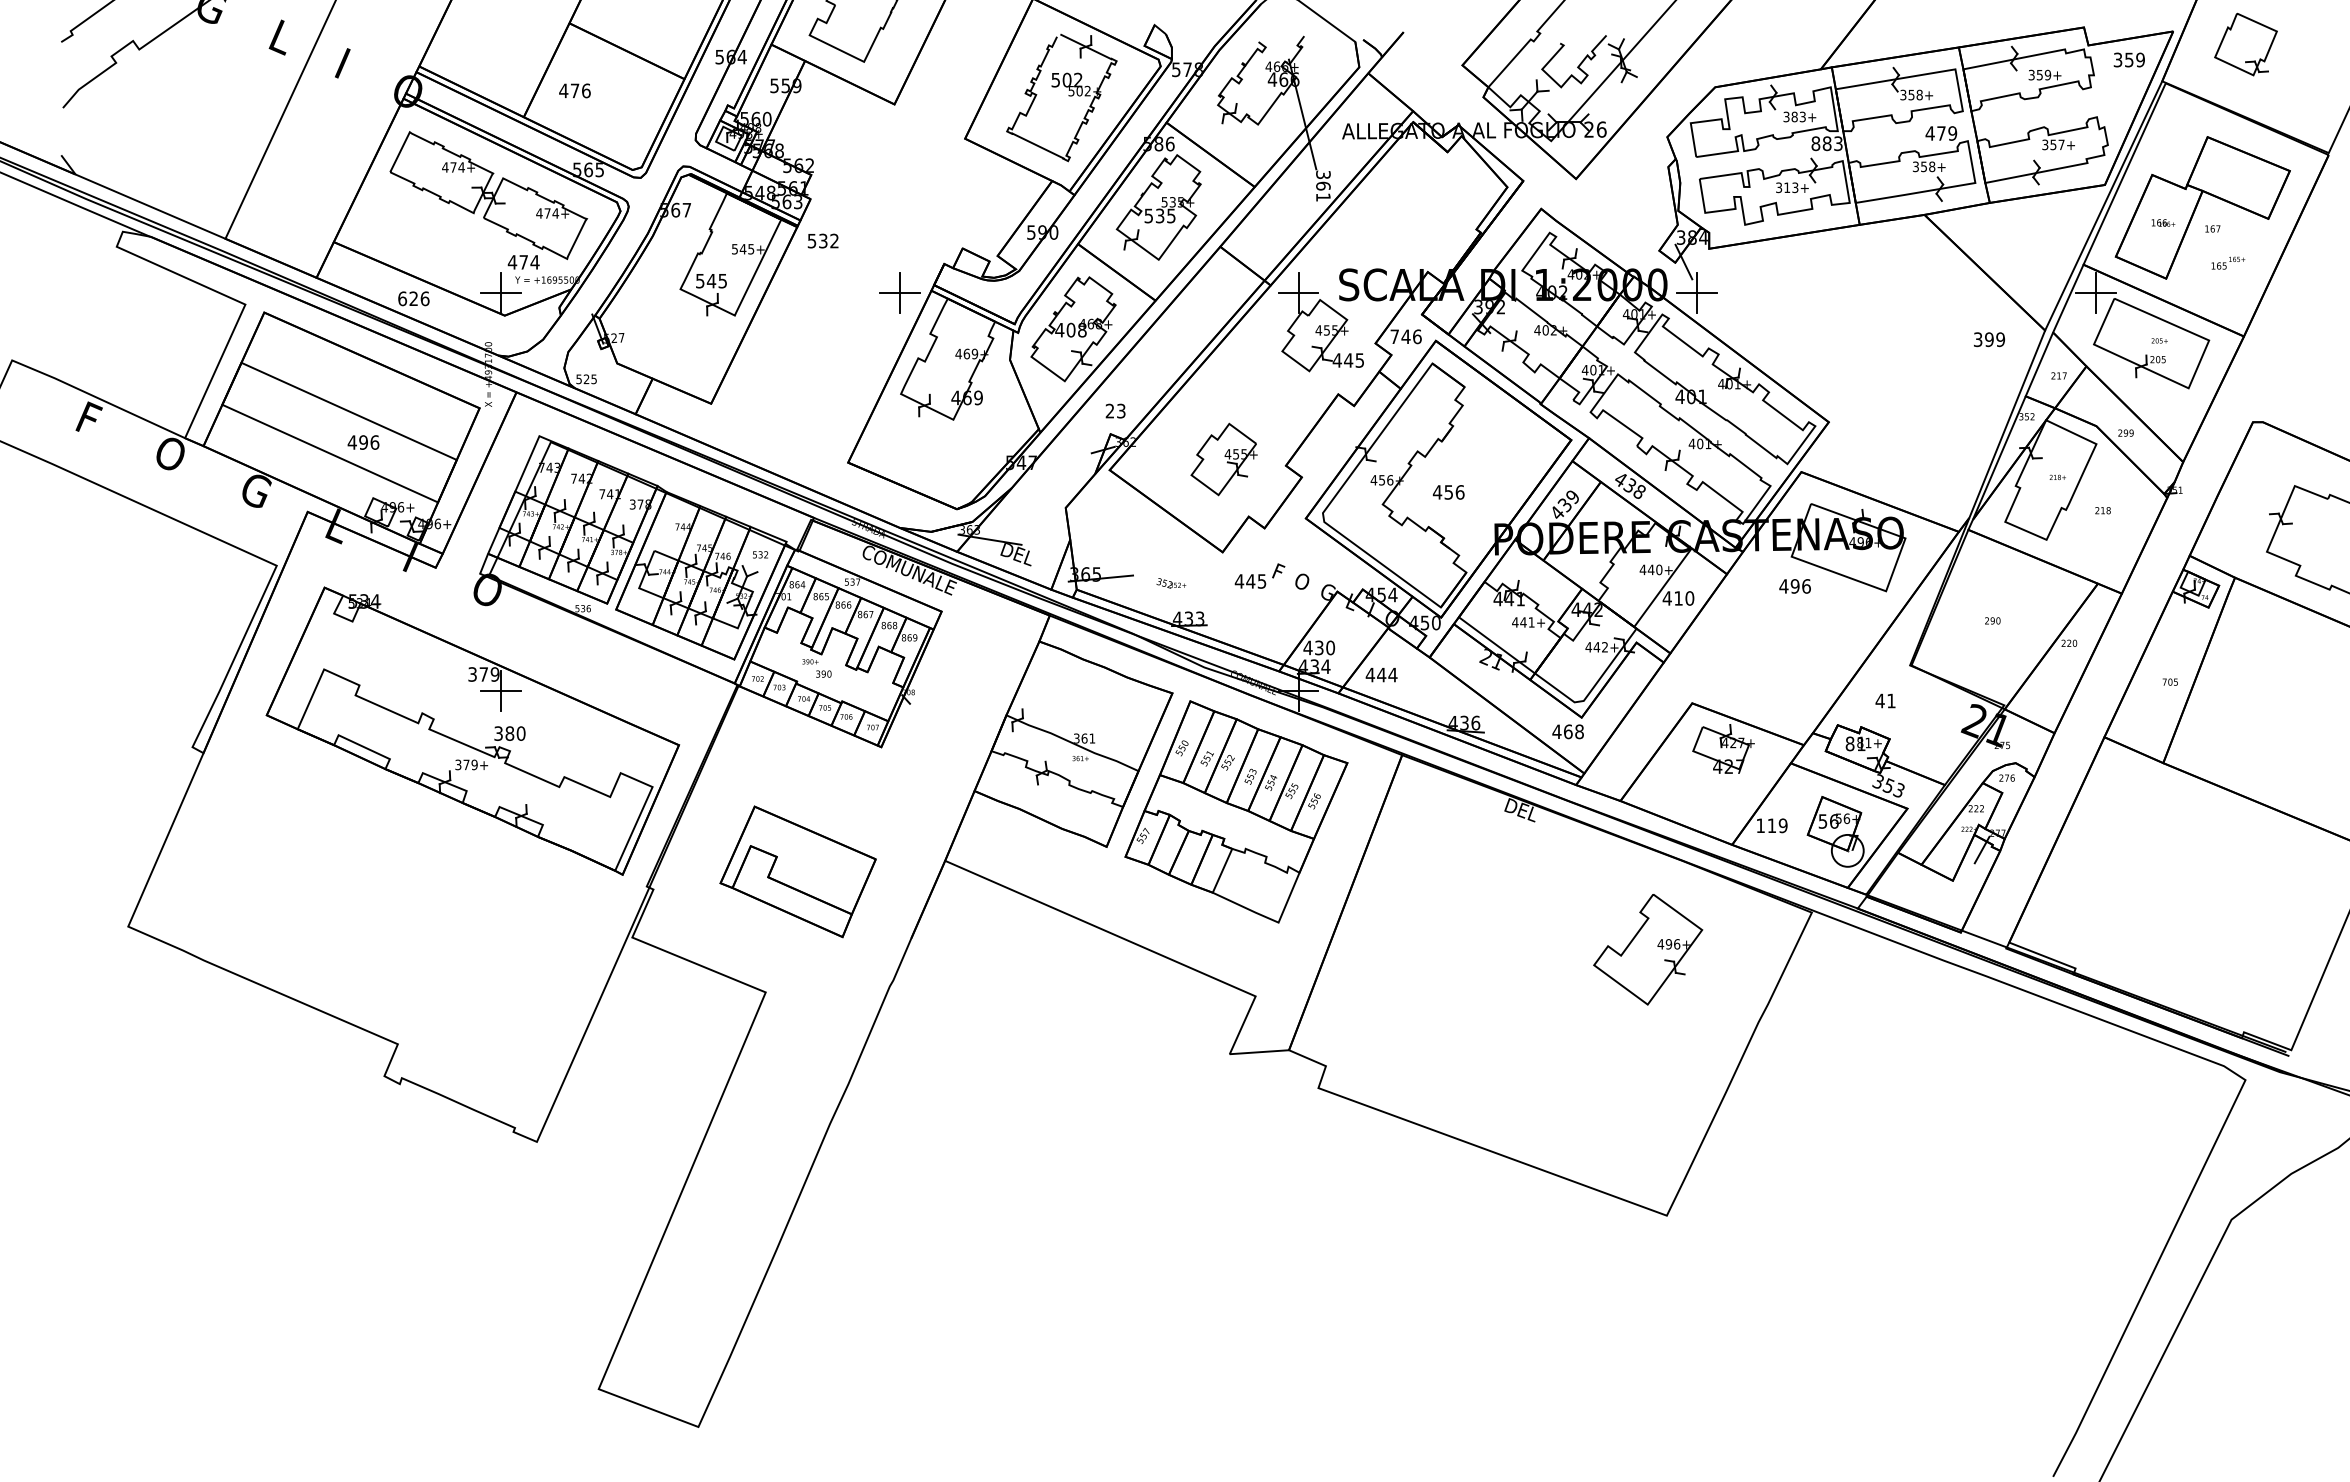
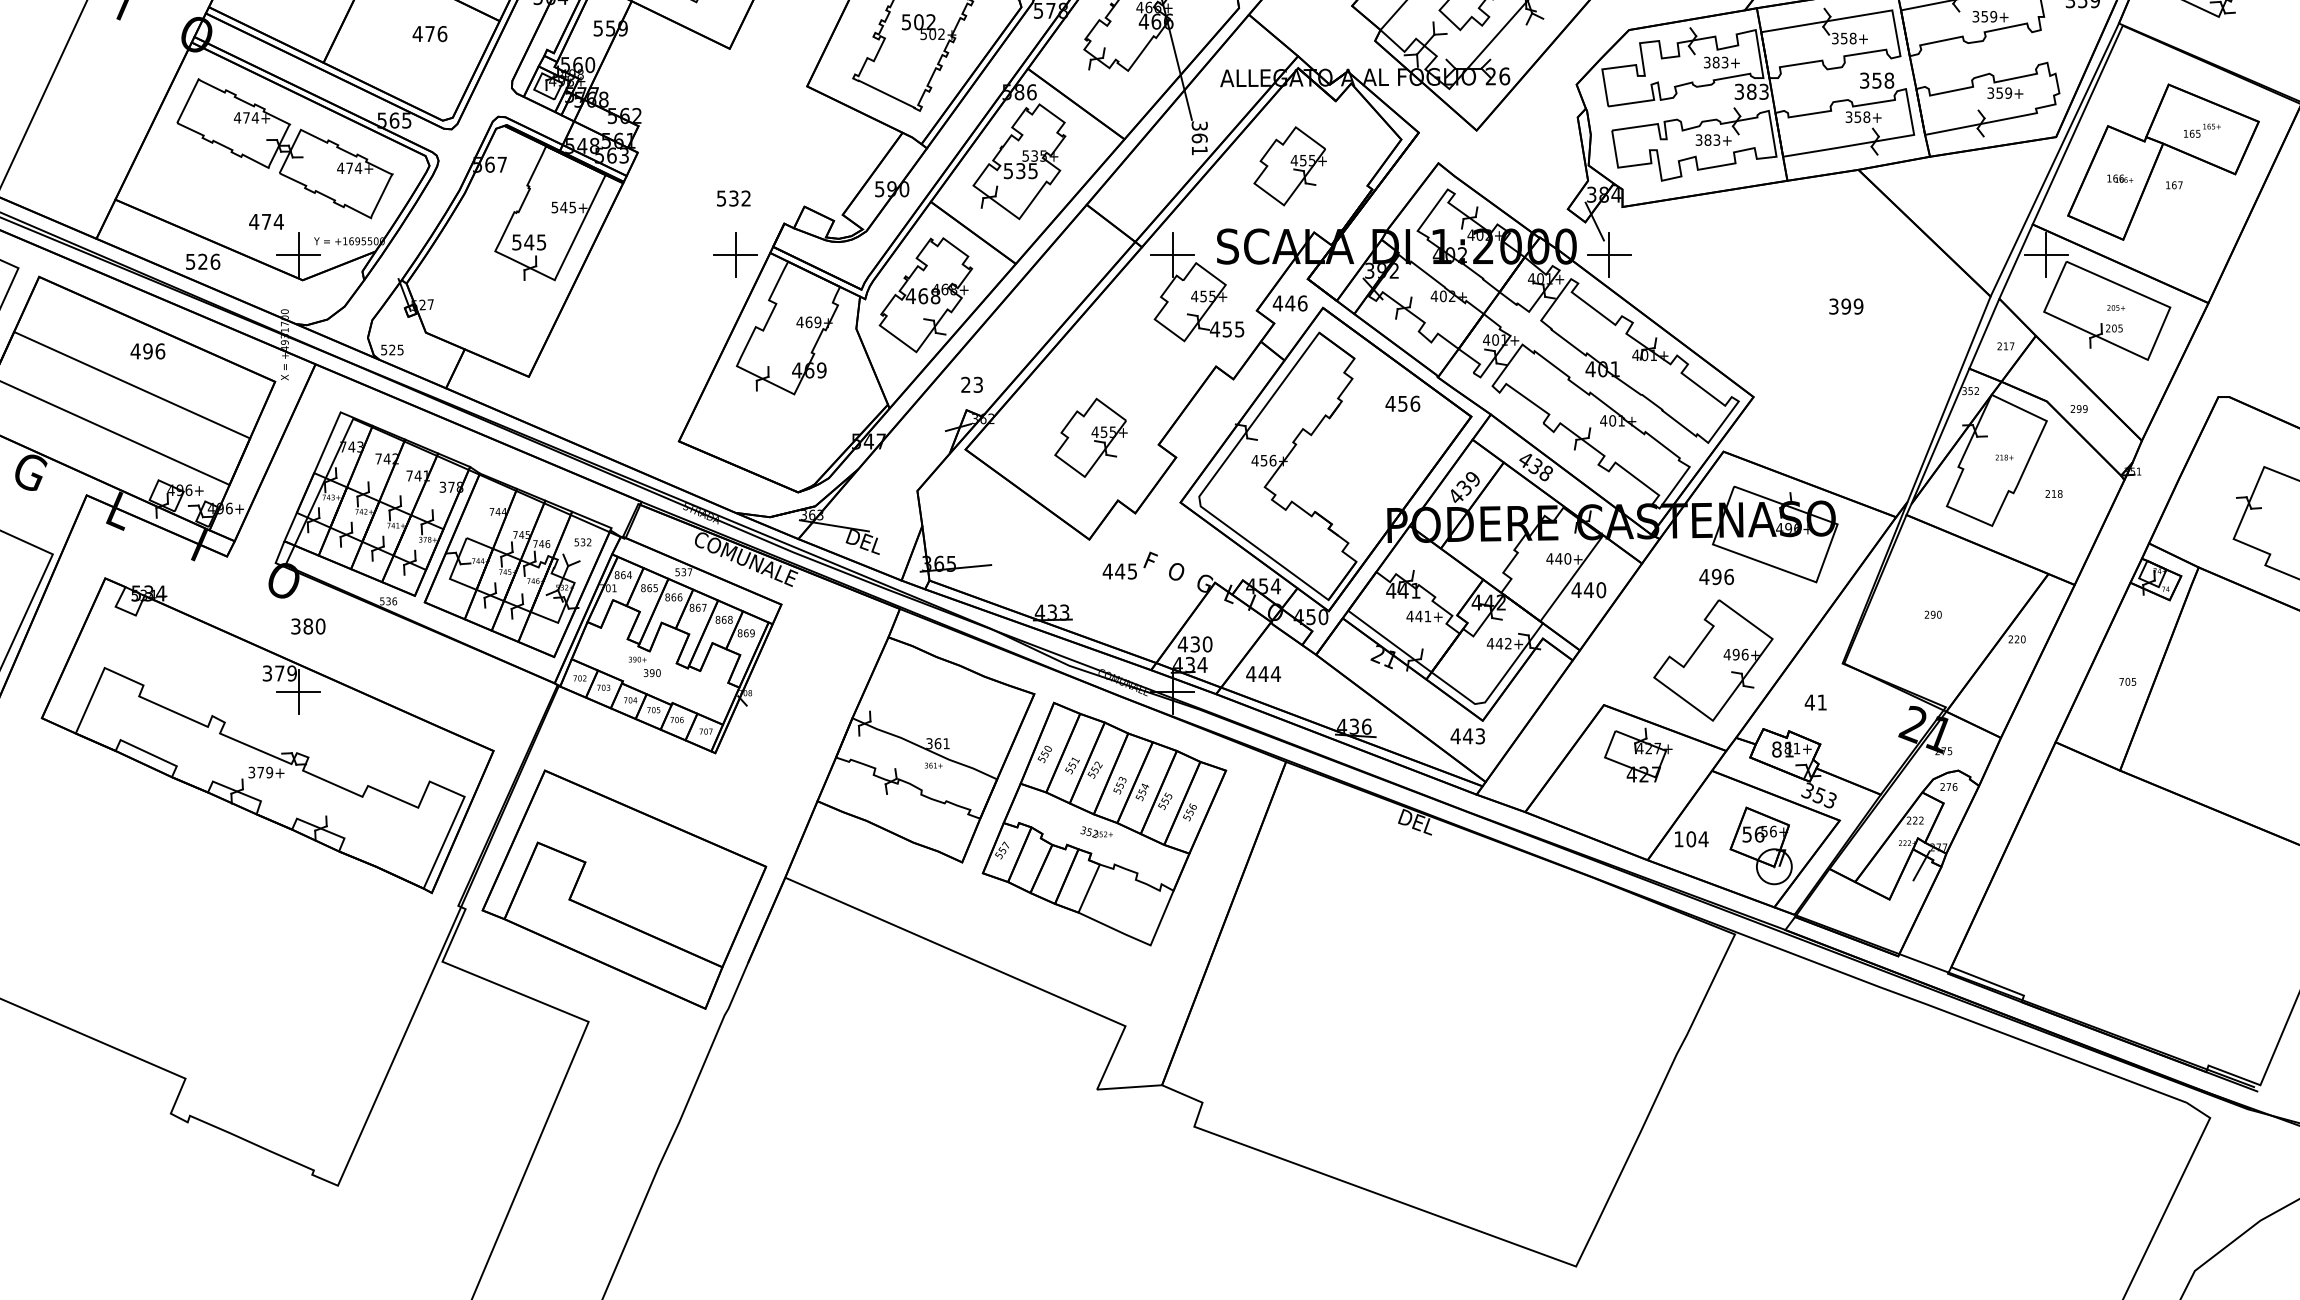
text: (574, 90) -> (429, 33), moved
text: (1941, 133) -> (1877, 80), 479 -> 358
text: (1815, 143) -> (1738, 91), 883 -> 383
text: (2061, 144) -> (2008, 92), 357+ -> 359+
text: (1787, 187) -> (1708, 139), 313+ -> 383+
part: (1405, 211) -> (1289, 166), added
text: (822, 240) -> (733, 197), moved
text: (523, 262) -> (266, 222), moved
text: (2228, 262) -> (2202, 129), moved
text: (402, 298) -> (190, 261), 626 -> 526
text: (1070, 329) -> (922, 295), 408 -> 468
text: (1394, 336) -> (1277, 303), 746 -> 446
text: (1989, 339) -> (1846, 306), moved
text: (1348, 360) -> (1227, 329), 445 -> 455
text: (363, 442) -> (147, 351), moved
text: (1448, 492) -> (1402, 403), moved
text: (1171, 583) -> (1096, 832), moved
text: (1678, 598) -> (1588, 590), 410 -> 440
text: (1573, 731) -> (1473, 735), 468 -> 443
text: (509, 733) -> (307, 626), moved
text: (1777, 825) -> (1697, 838), 119 -> 104
part: (797, 871) -> (623, 889), size x1.67
part: (1648, 949) -> (1713, 660), moved

